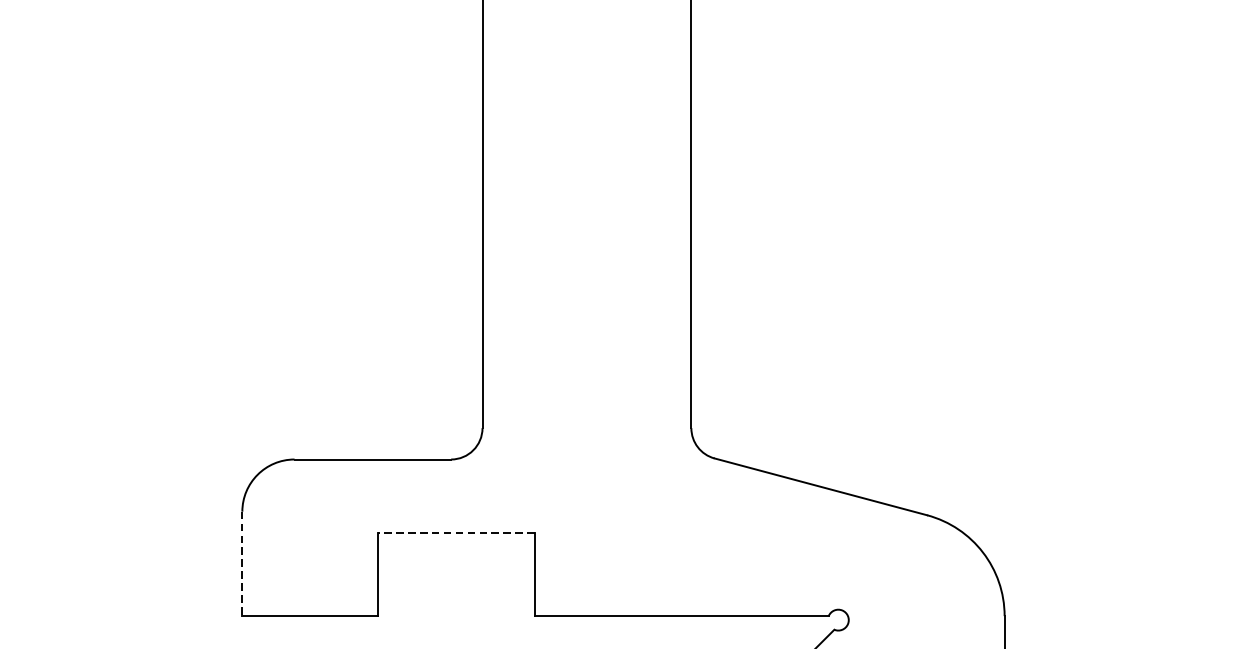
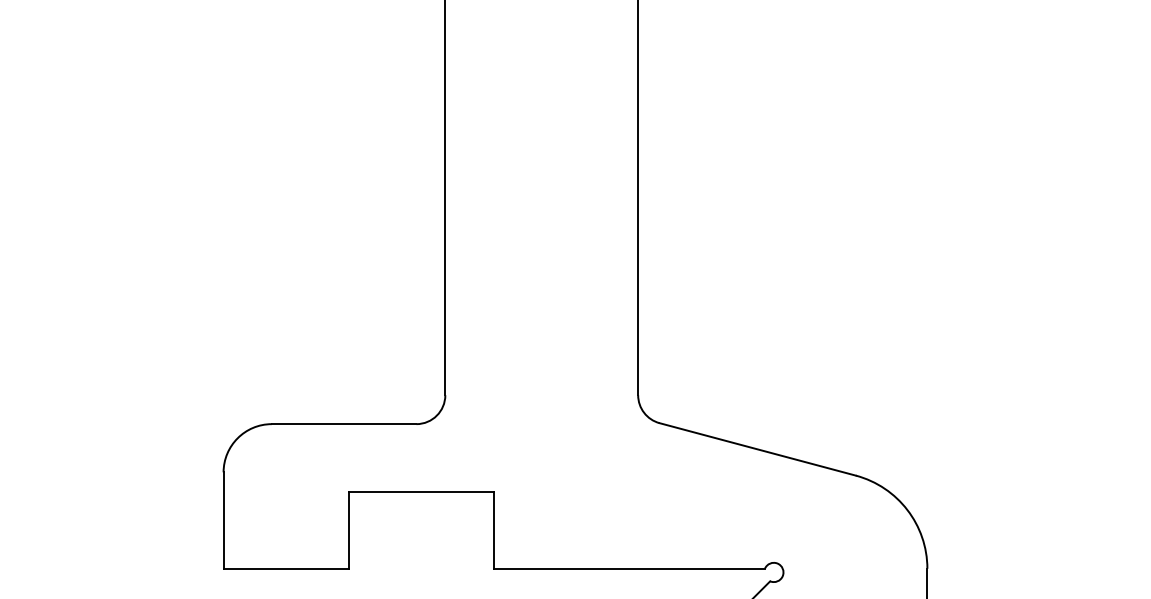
line: (455, 532) -> (420, 491), dashed -> solid
line: (242, 564) -> (223, 521), dashed -> solid

